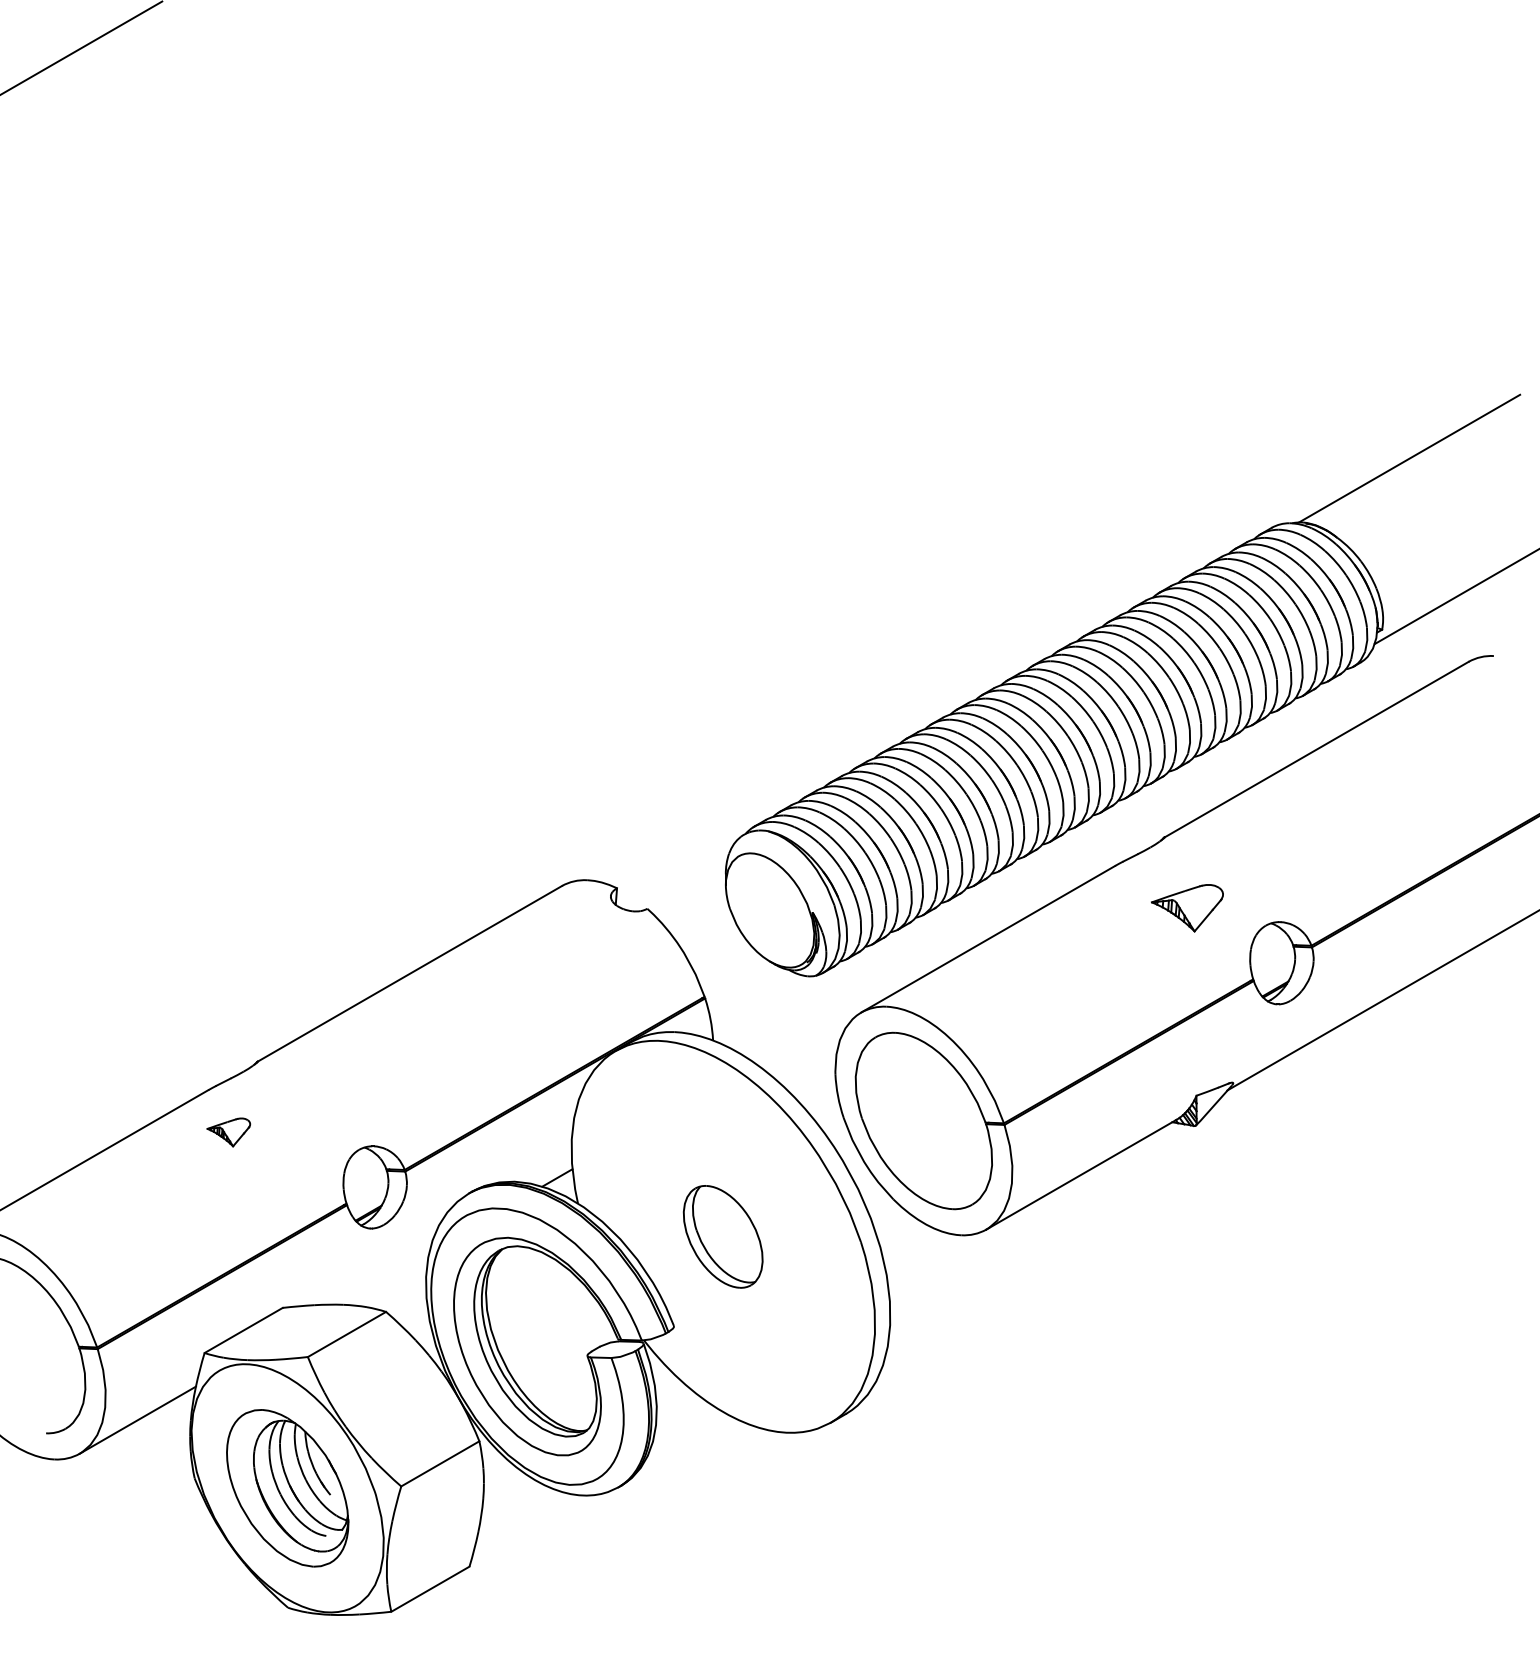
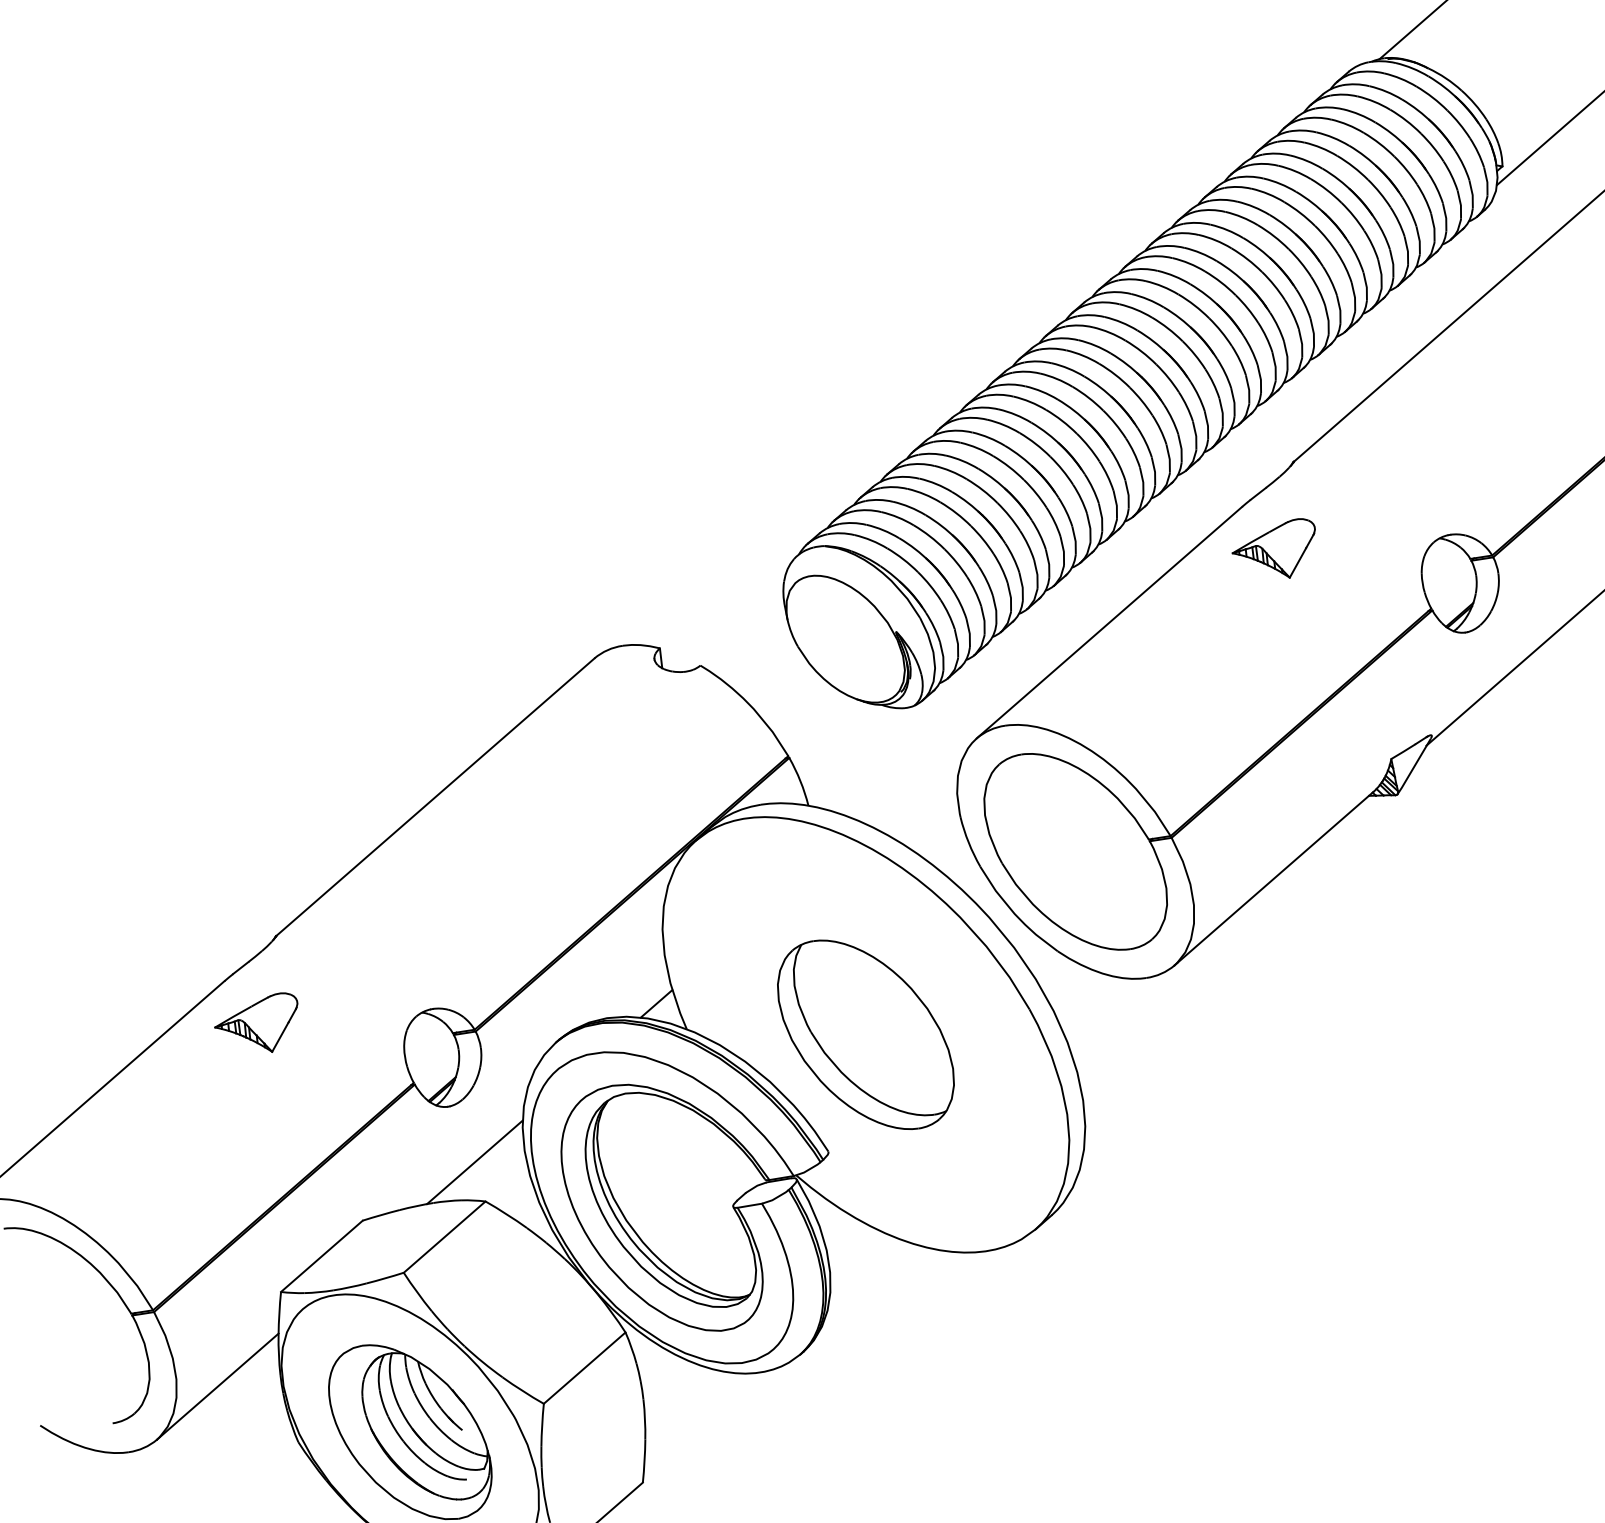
part: (1187, 908) -> (1276, 552), moved
part: (228, 1132) -> (258, 1026), size x1.67
part: (722, 1236) -> (864, 1034), size x1.67
line: (383, 1277) -> (474, 1161), added

